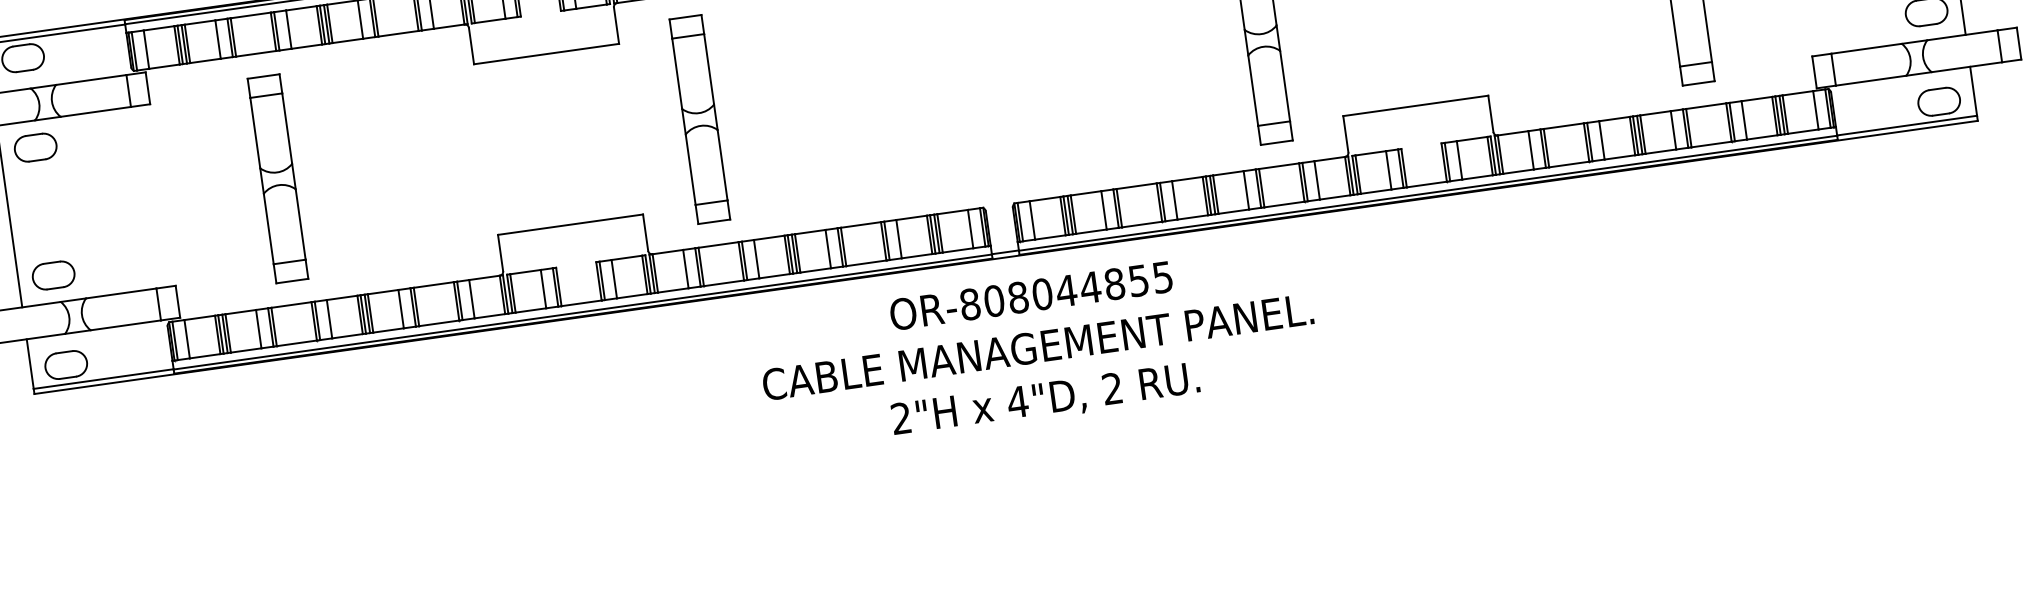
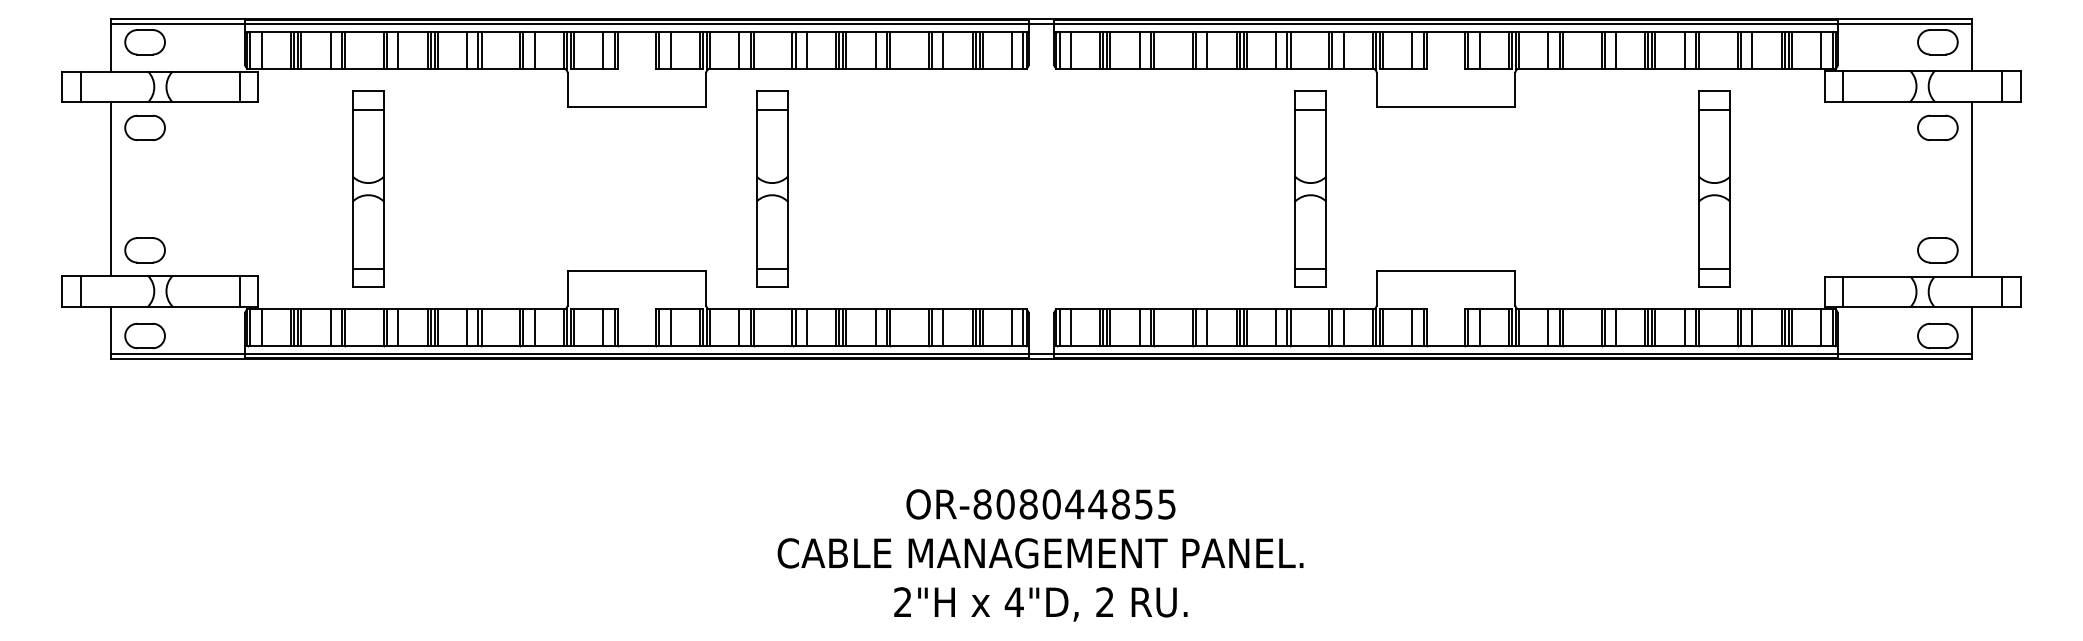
text: (1038, 349) -> (1040, 555), moved

